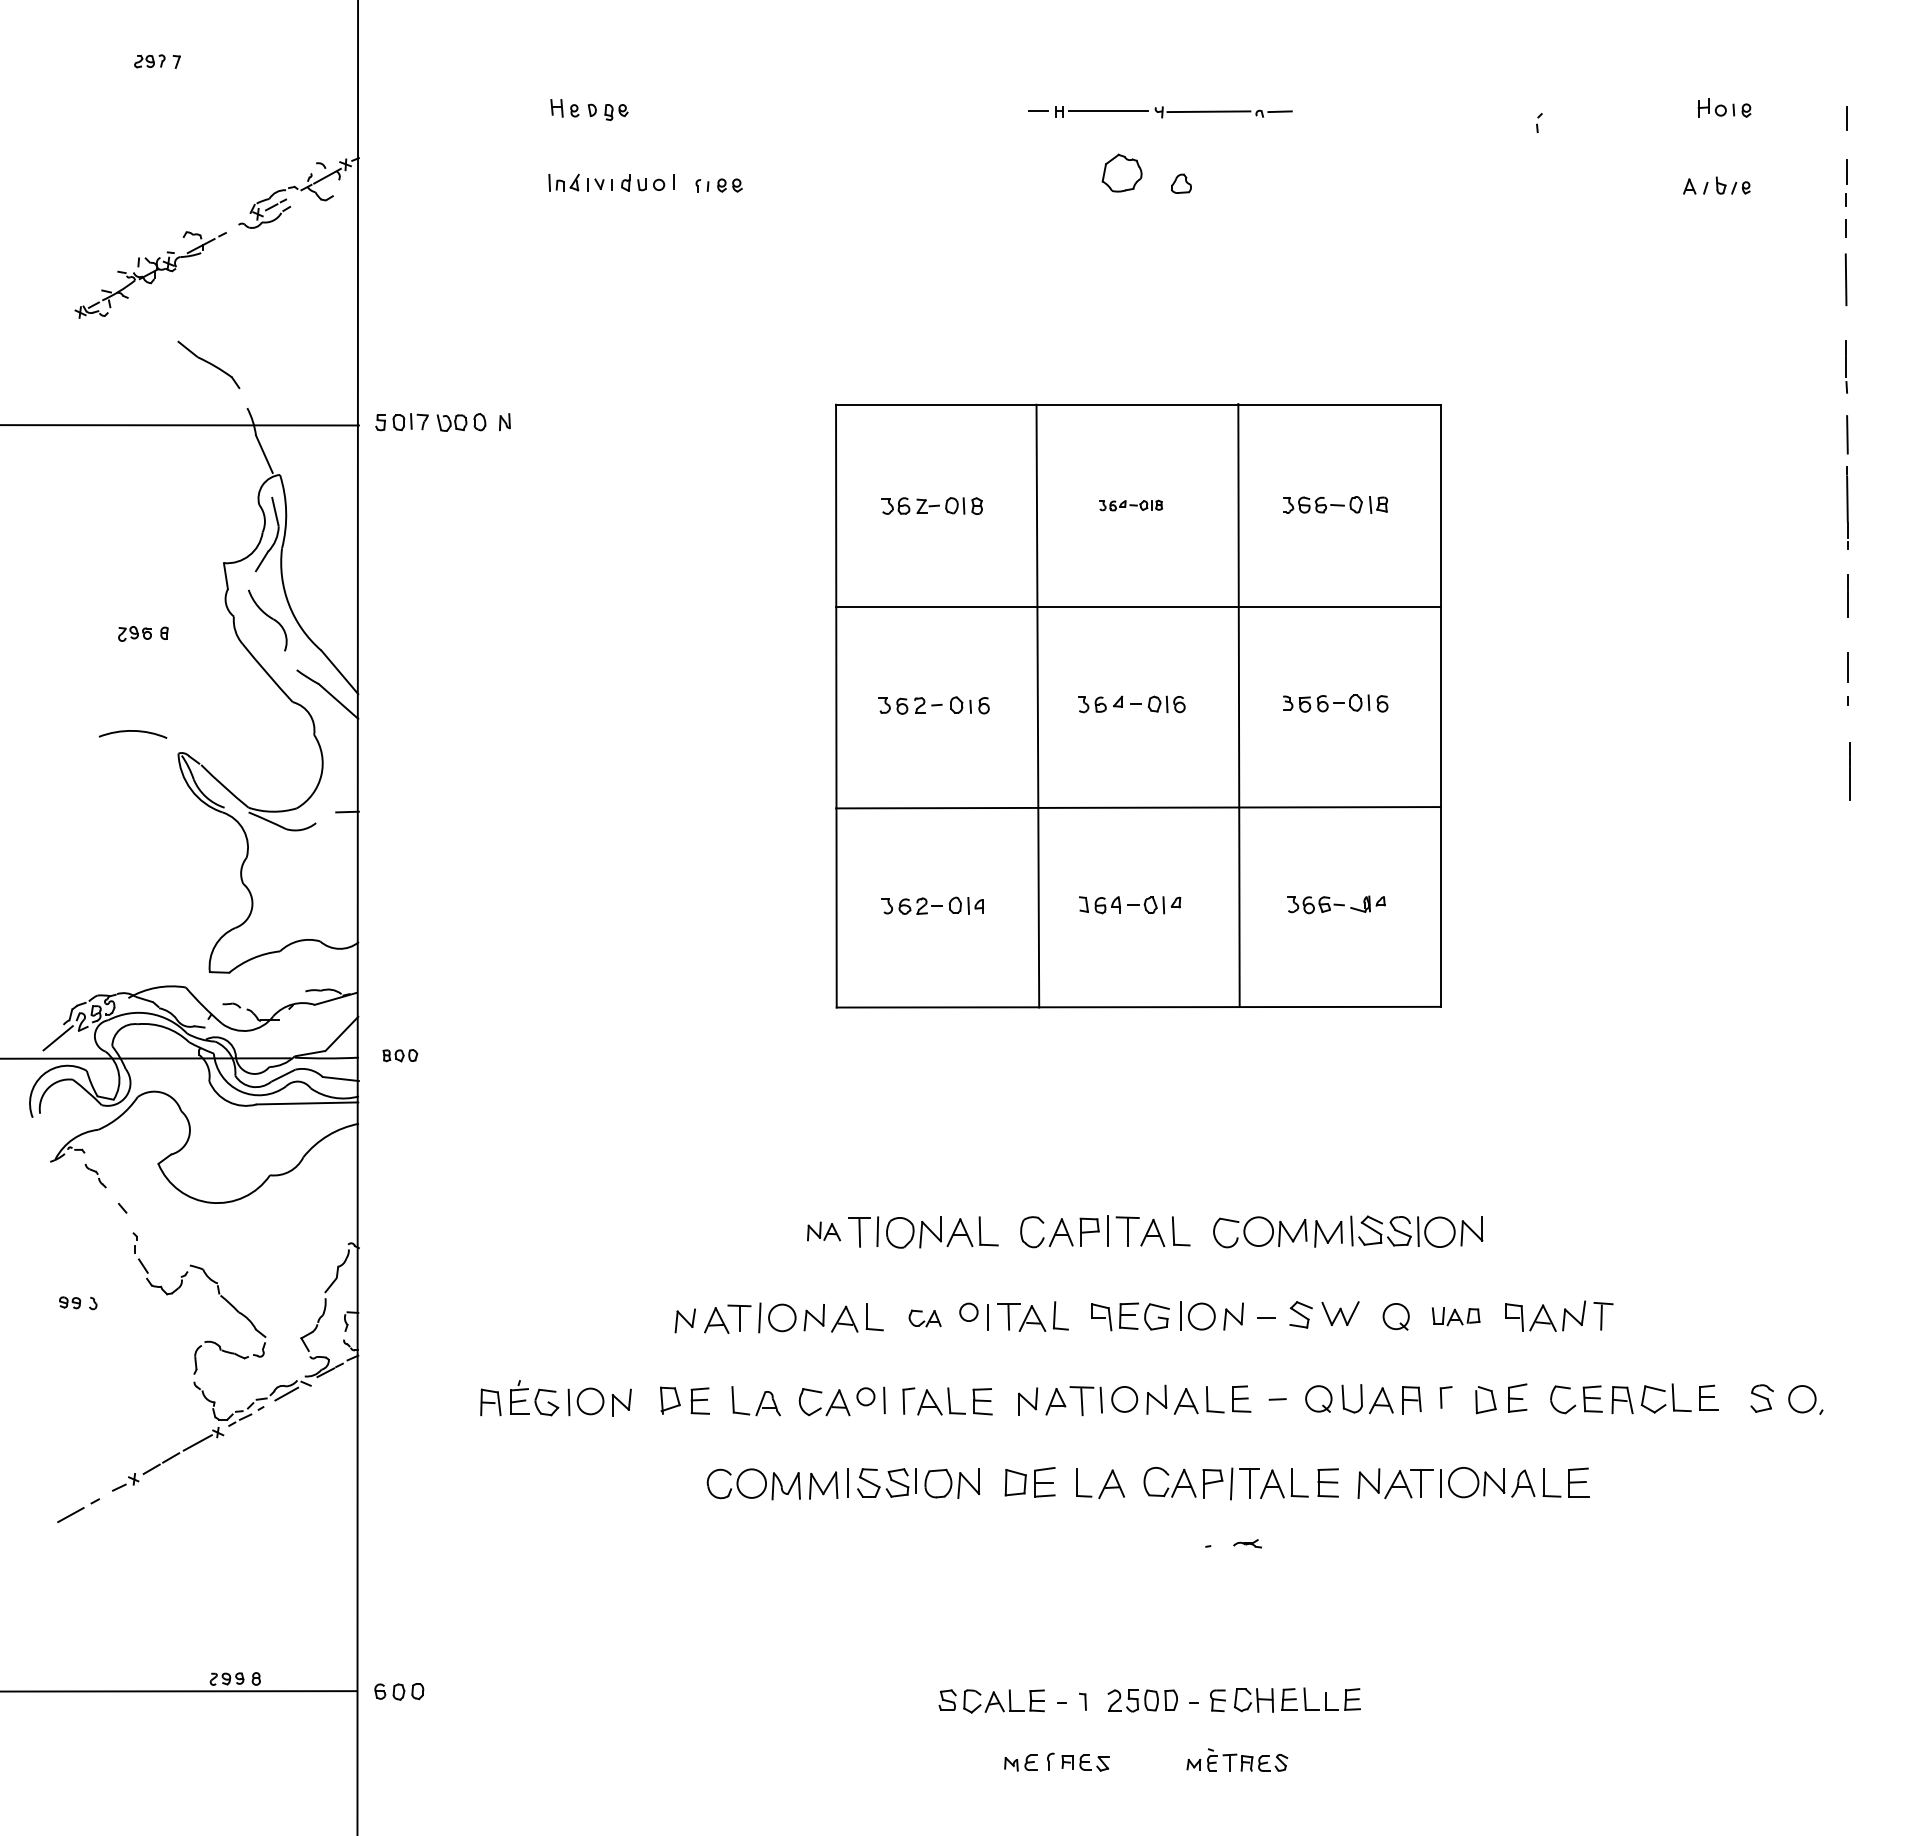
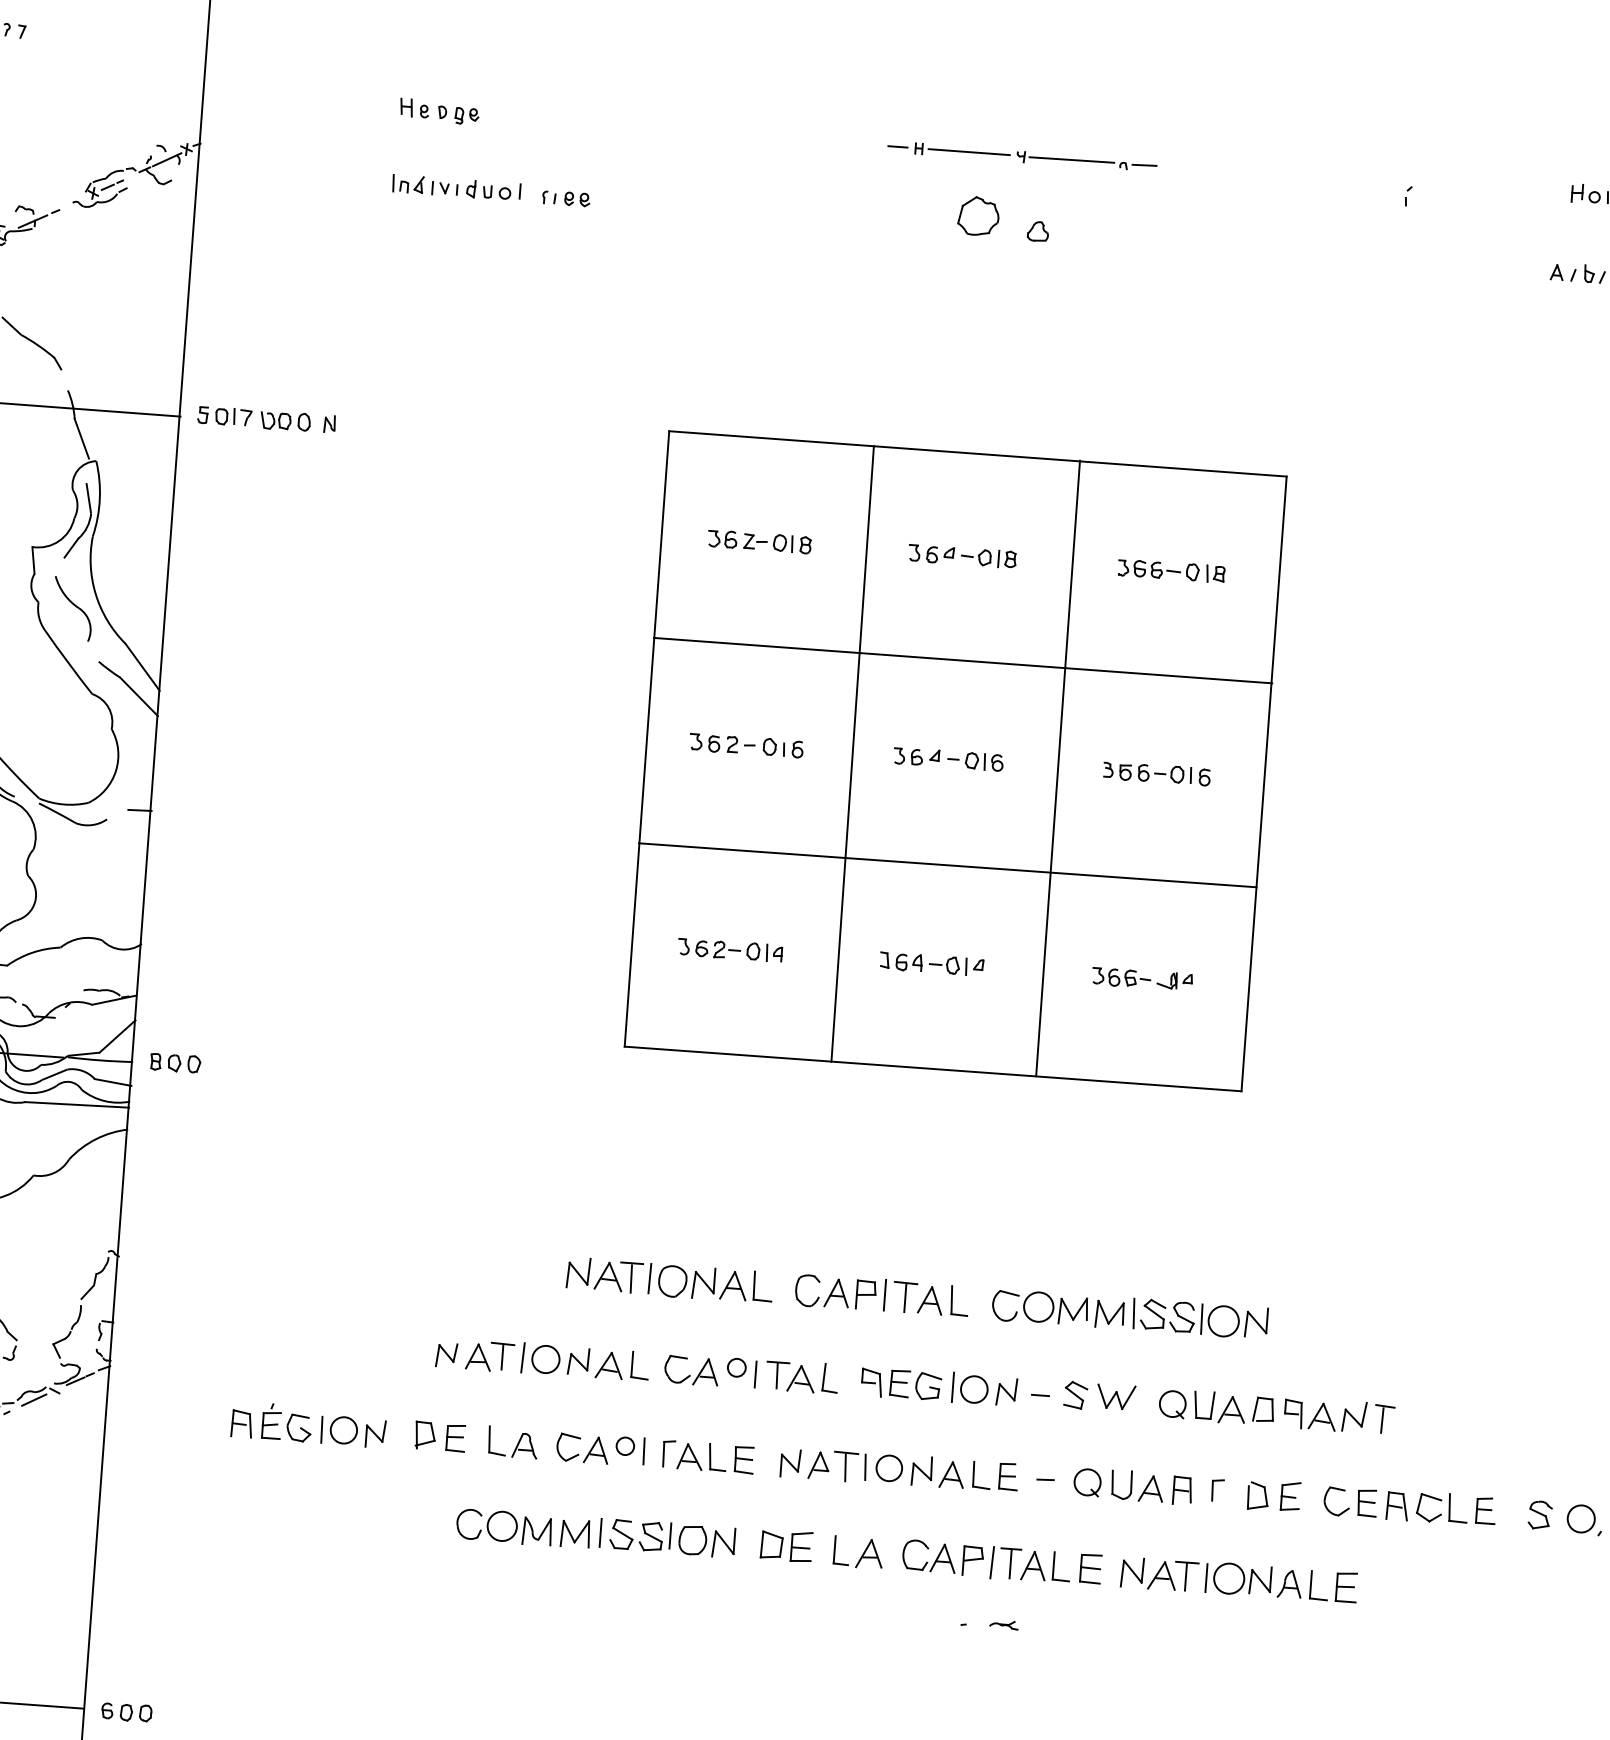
part: (1130, 505) -> (962, 556), size x1.67
part: (400, 1055) -> (175, 1062), size x1.43
part: (823, 1231) -> (594, 1274), size x1.67
part: (1455, 1316) -> (1233, 1408), size x1.67
part: (924, 1318) -> (691, 1370), size x1.67

